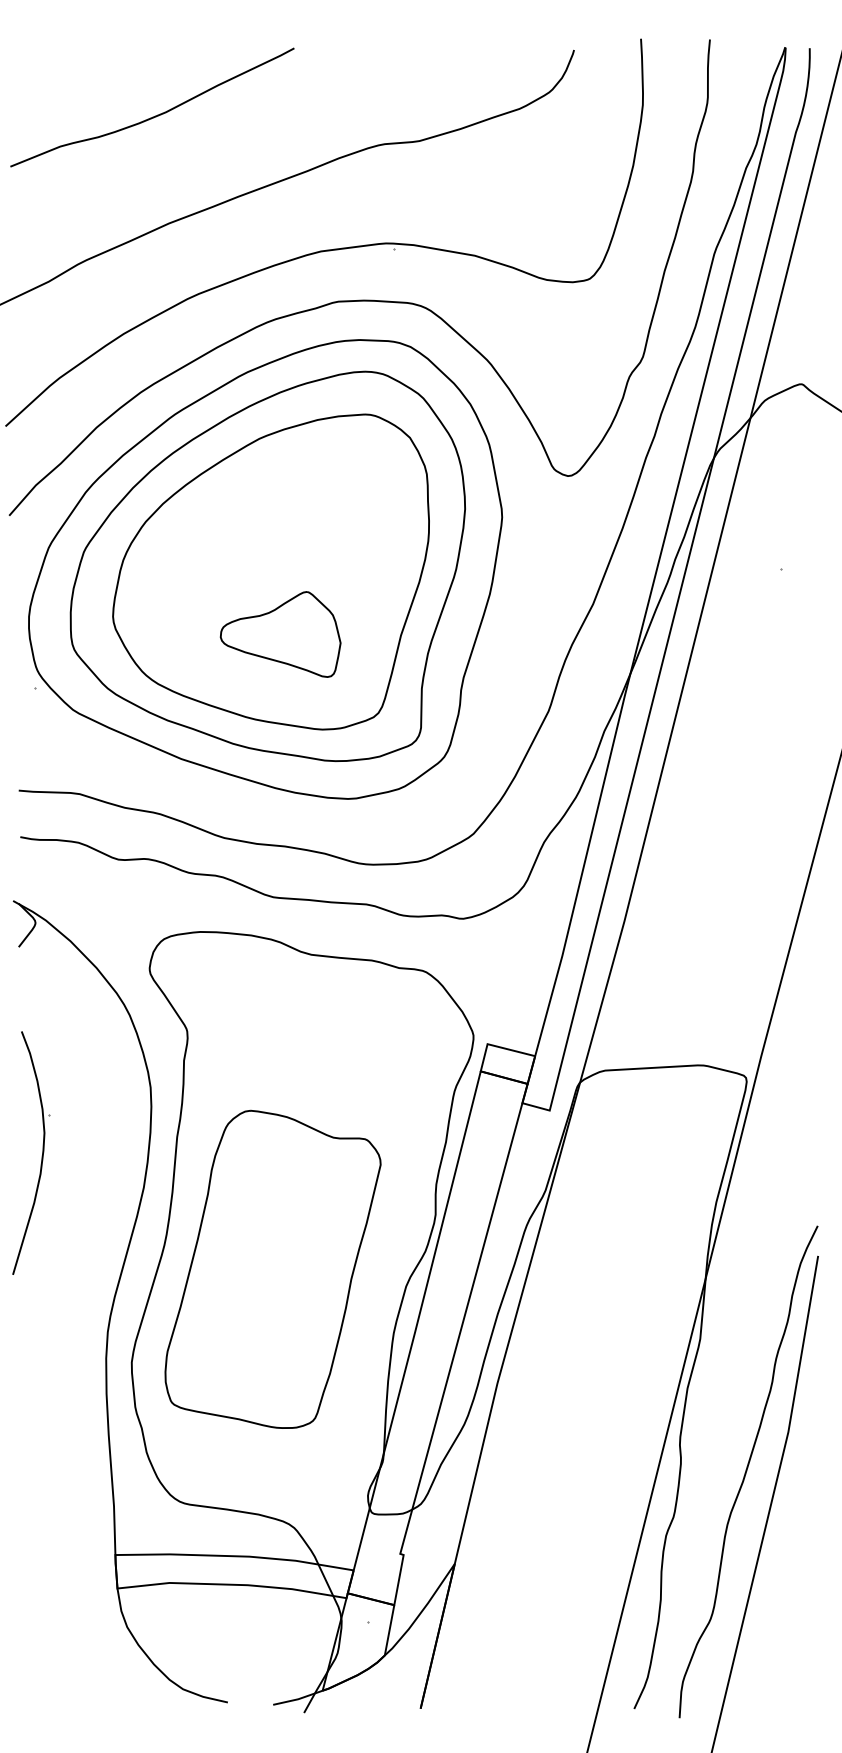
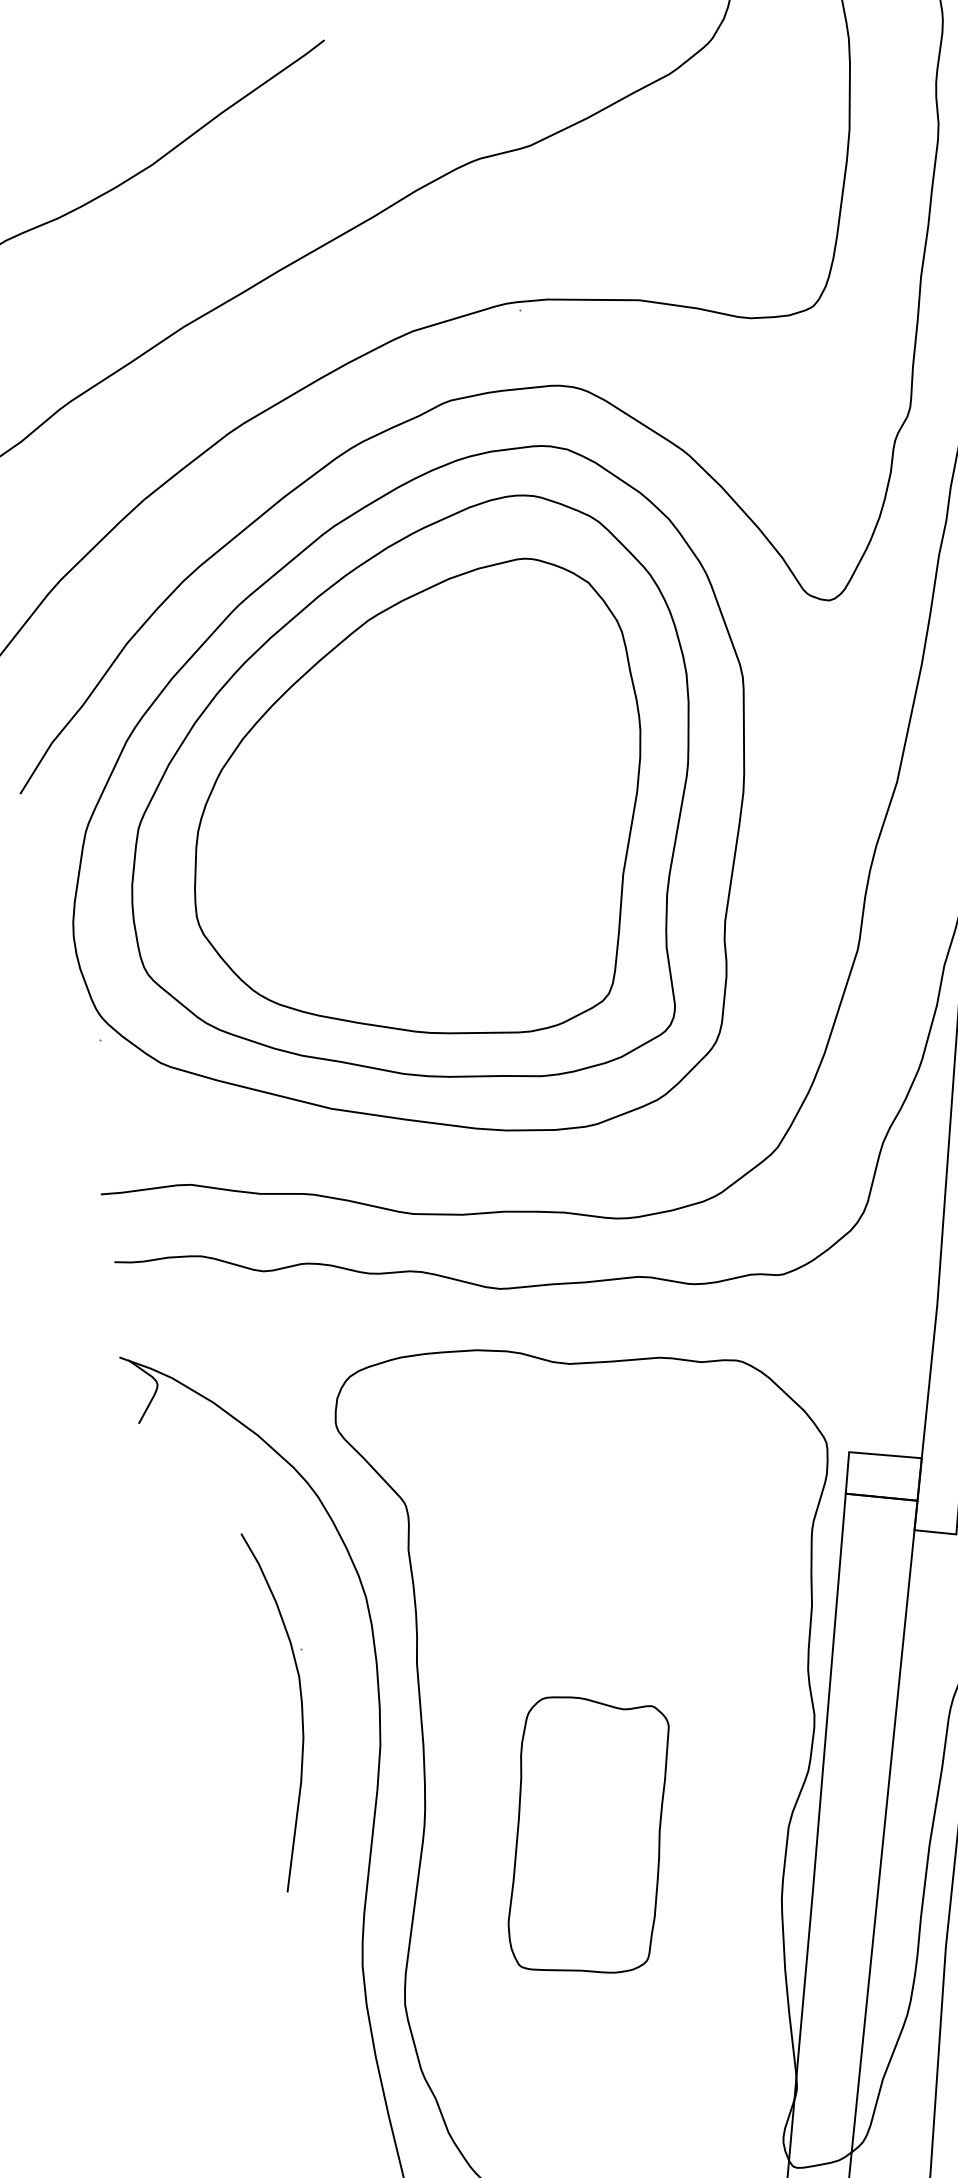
part: (280, 634) -> (446, 902), removed
part: (41, 1156) -> (300, 1712), moved
part: (272, 1268) -> (588, 1832), size x0.6

